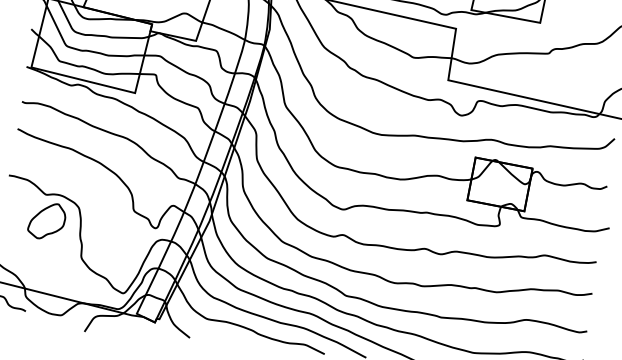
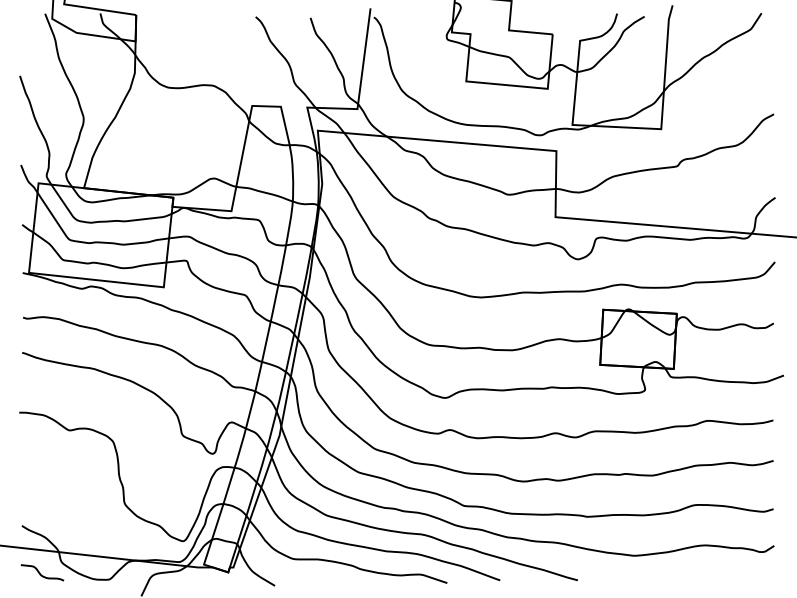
part: (46, 221) -> (74, 463), removed

